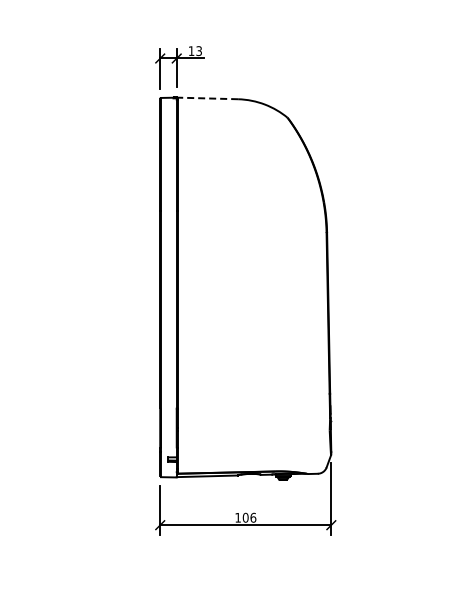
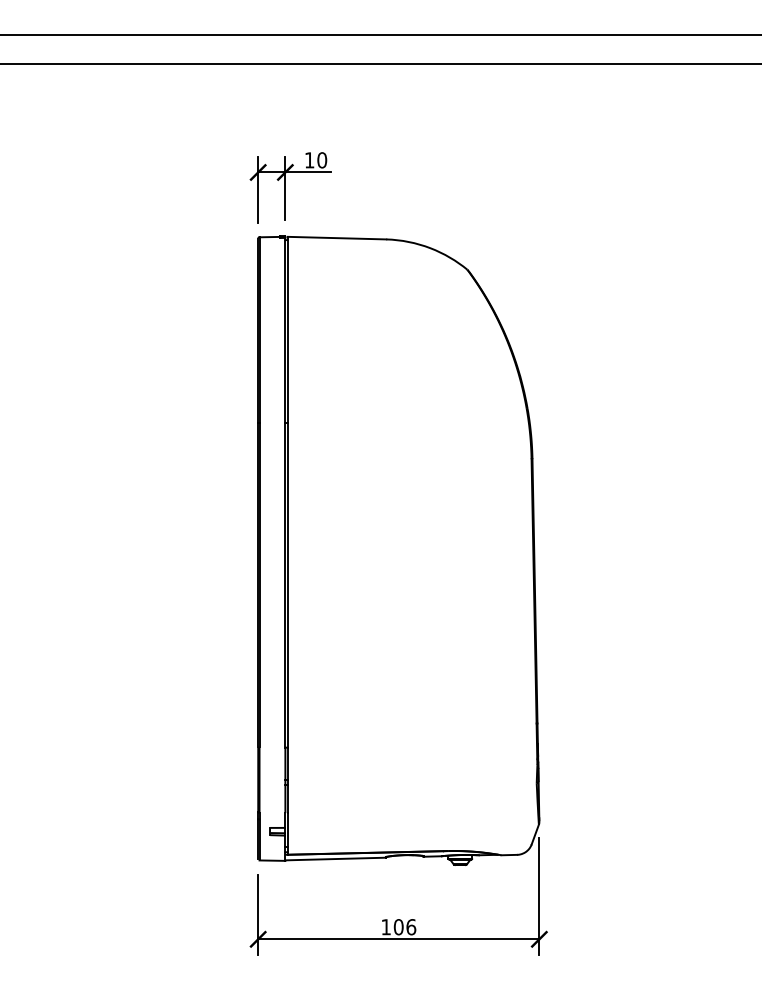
text: (199, 50) -> (322, 159), 13 -> 10
line: (207, 98) -> (335, 238), dashed -> solid

